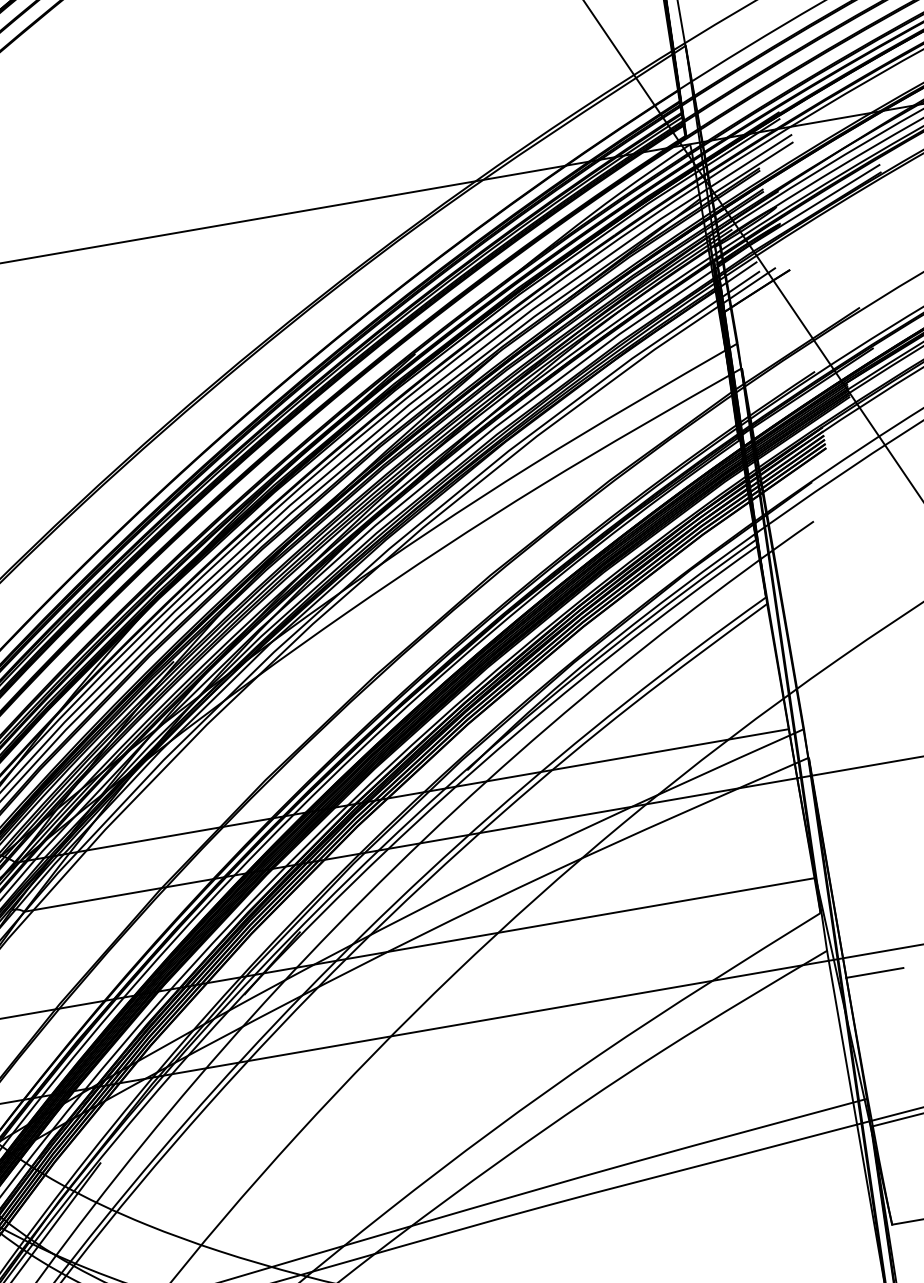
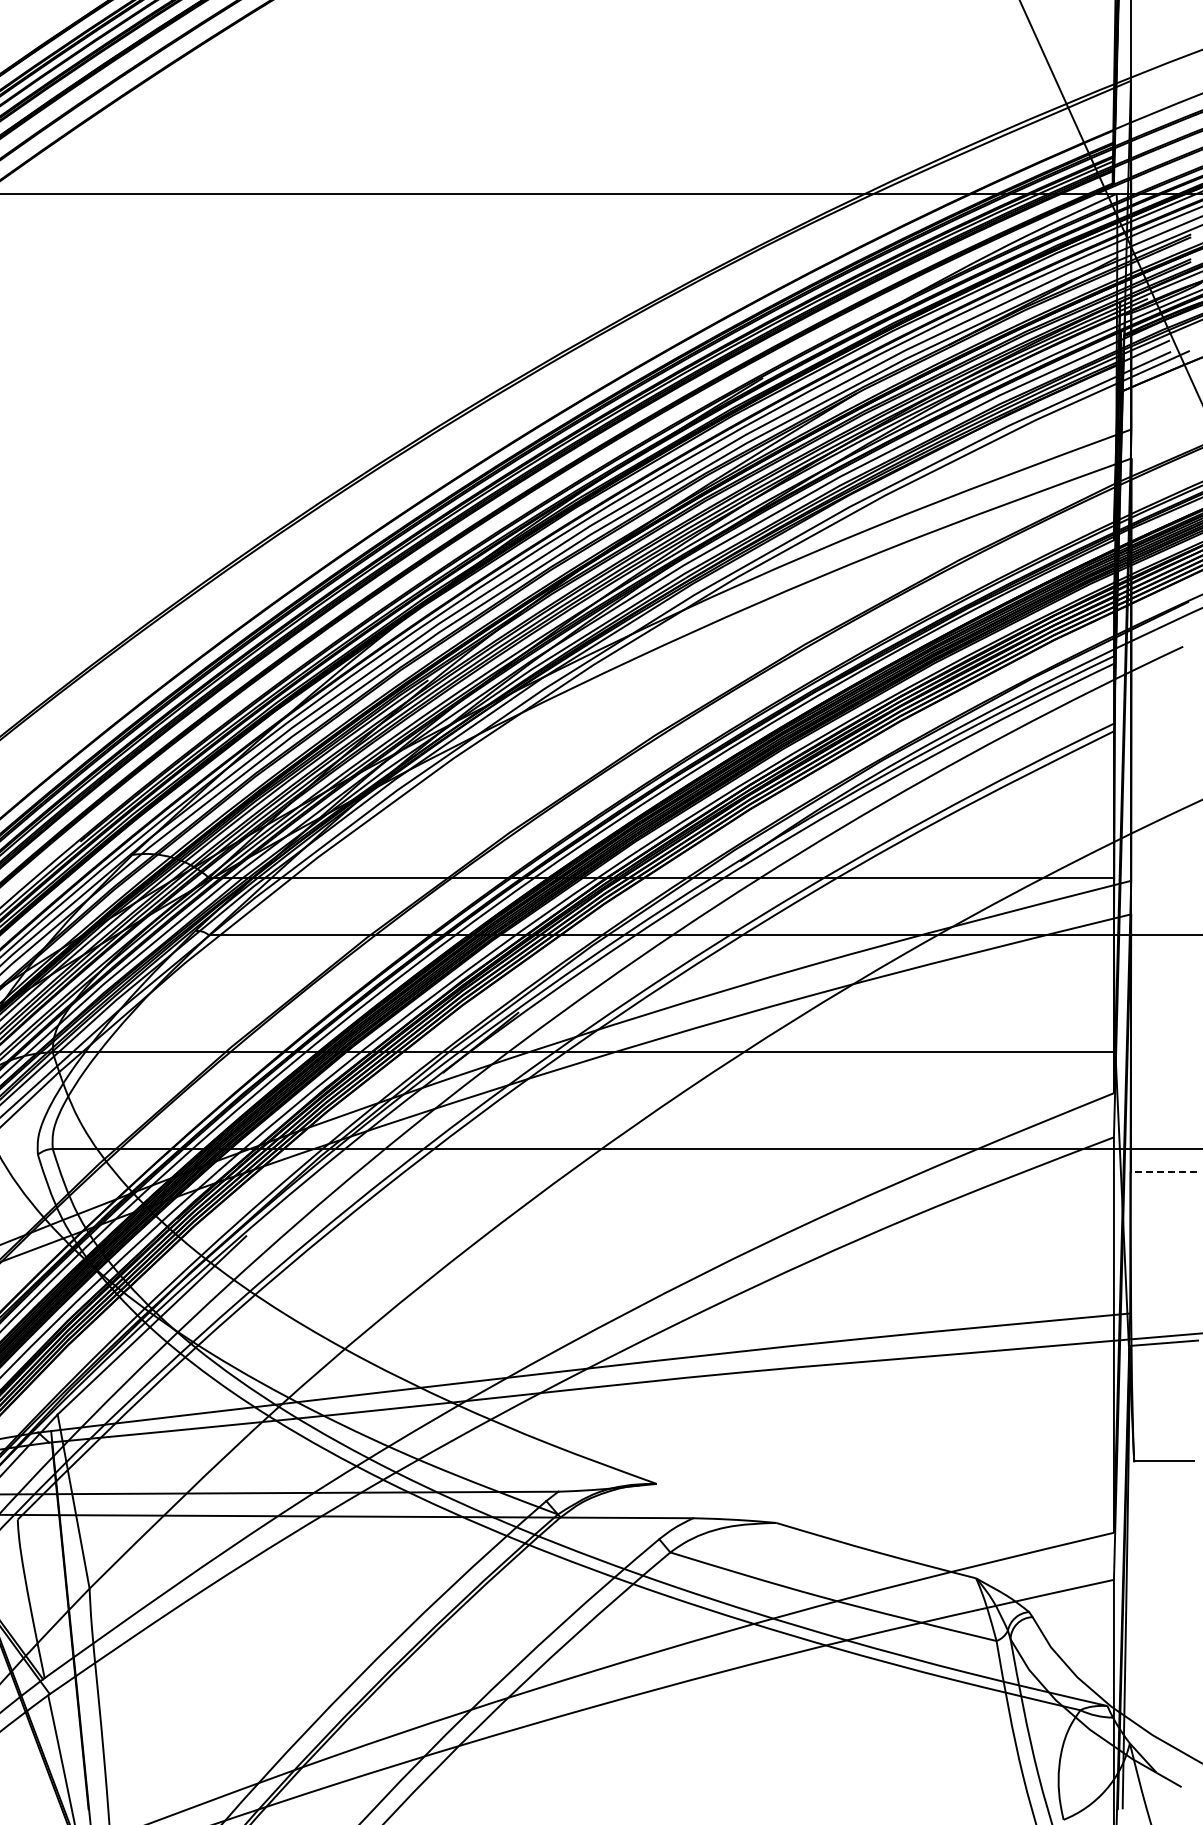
line: (874, 972) -> (1163, 1171), solid -> dashed

